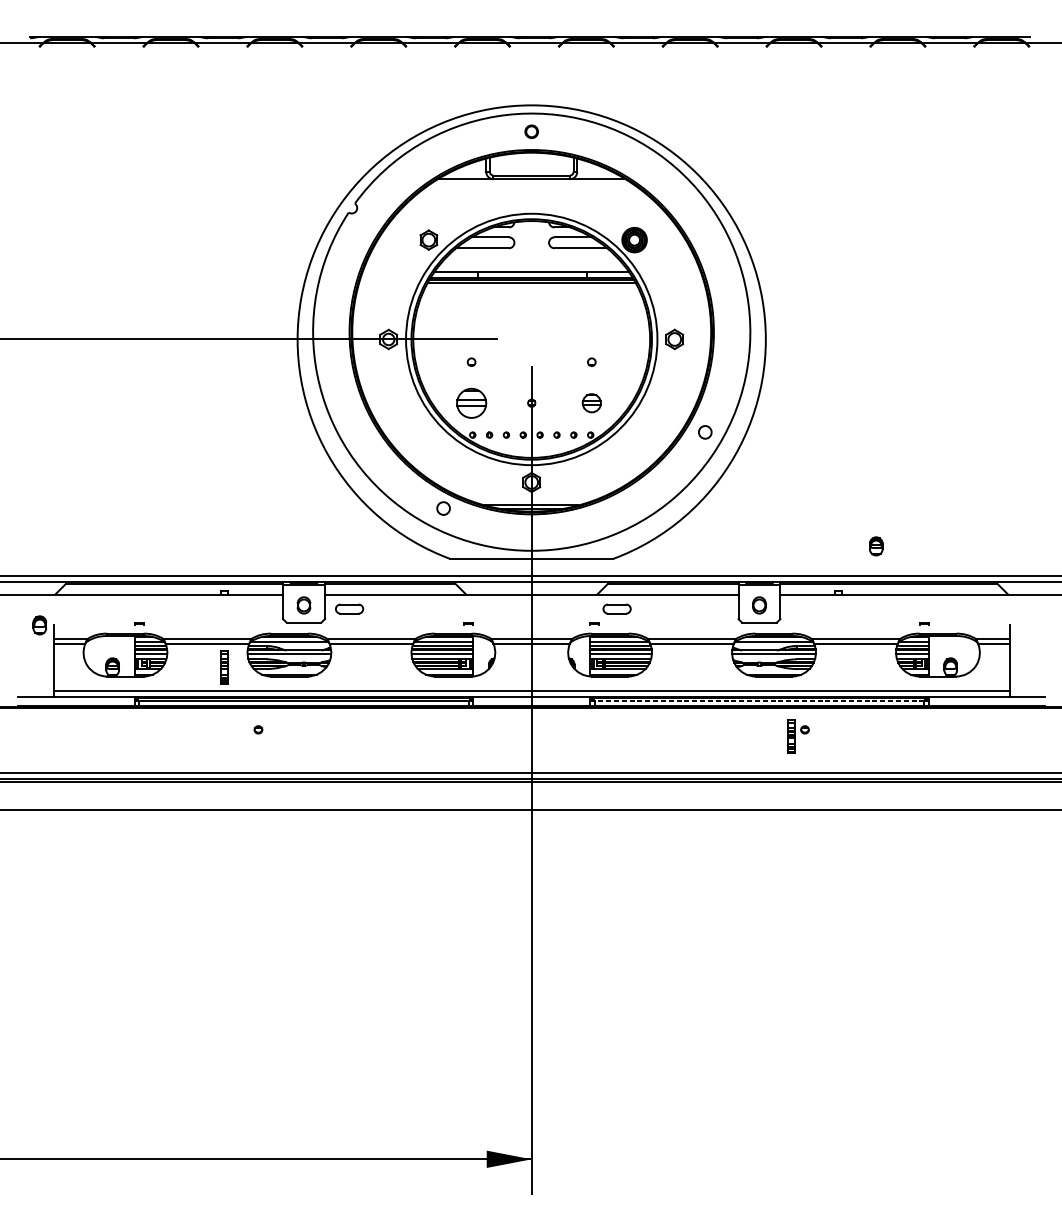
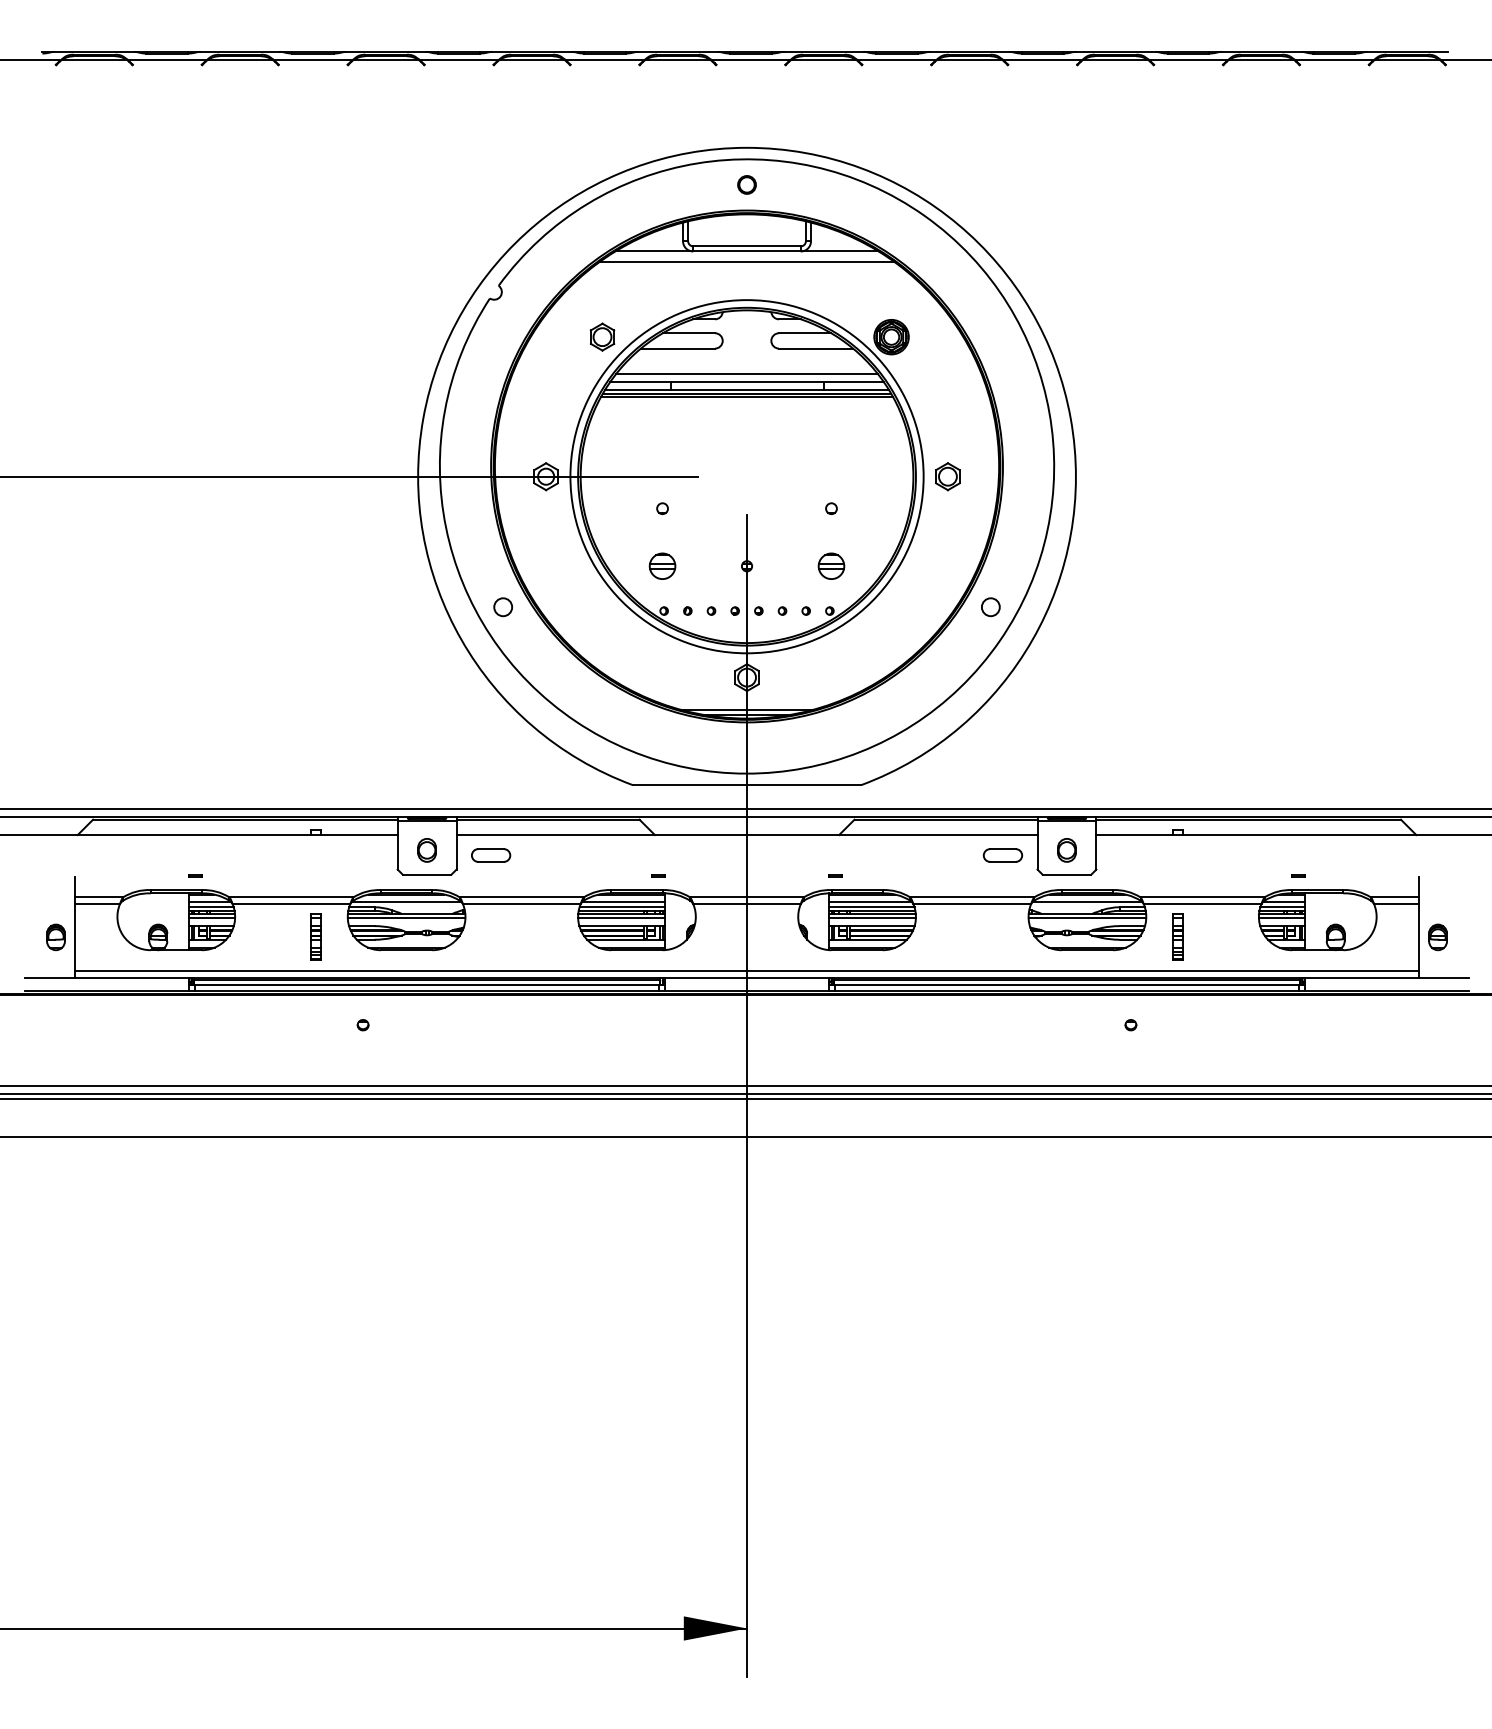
line: (531, 186) -> (746, 261), added
line: (531, 266) -> (746, 374), added
part: (471, 402) -> (662, 565), size x0.62
circle: (443, 508) -> (502, 607), moved
part: (875, 546) -> (1437, 937), moved
part: (616, 609) -> (1002, 855), moved
part: (39, 625) -> (55, 937), moved
line: (759, 700) -> (1066, 984), dashed -> solid
part: (791, 735) -> (1177, 936), moved

